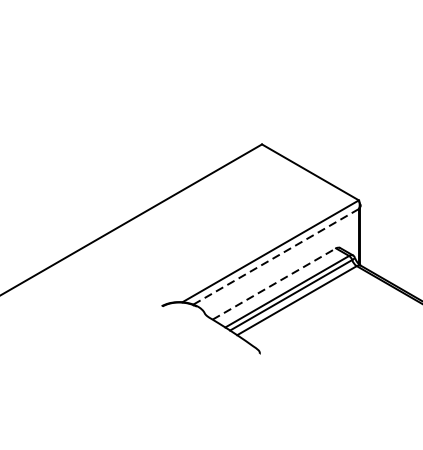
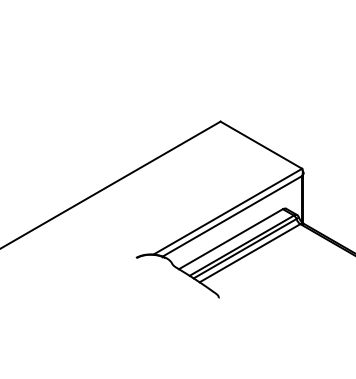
line: (276, 257) -> (232, 216), dashed -> solid
line: (275, 283) -> (231, 238), dashed -> solid

